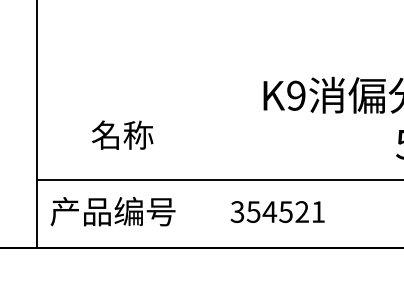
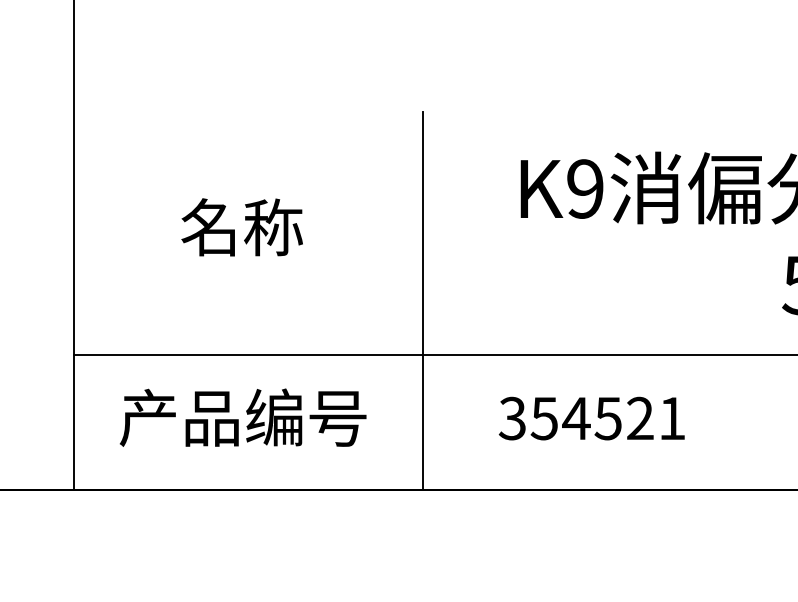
text: (122, 134) -> (242, 225), moved
line: (214, 152) -> (423, 301), added
text: (112, 211) -> (242, 417), moved
text: (277, 211) -> (591, 417), moved

